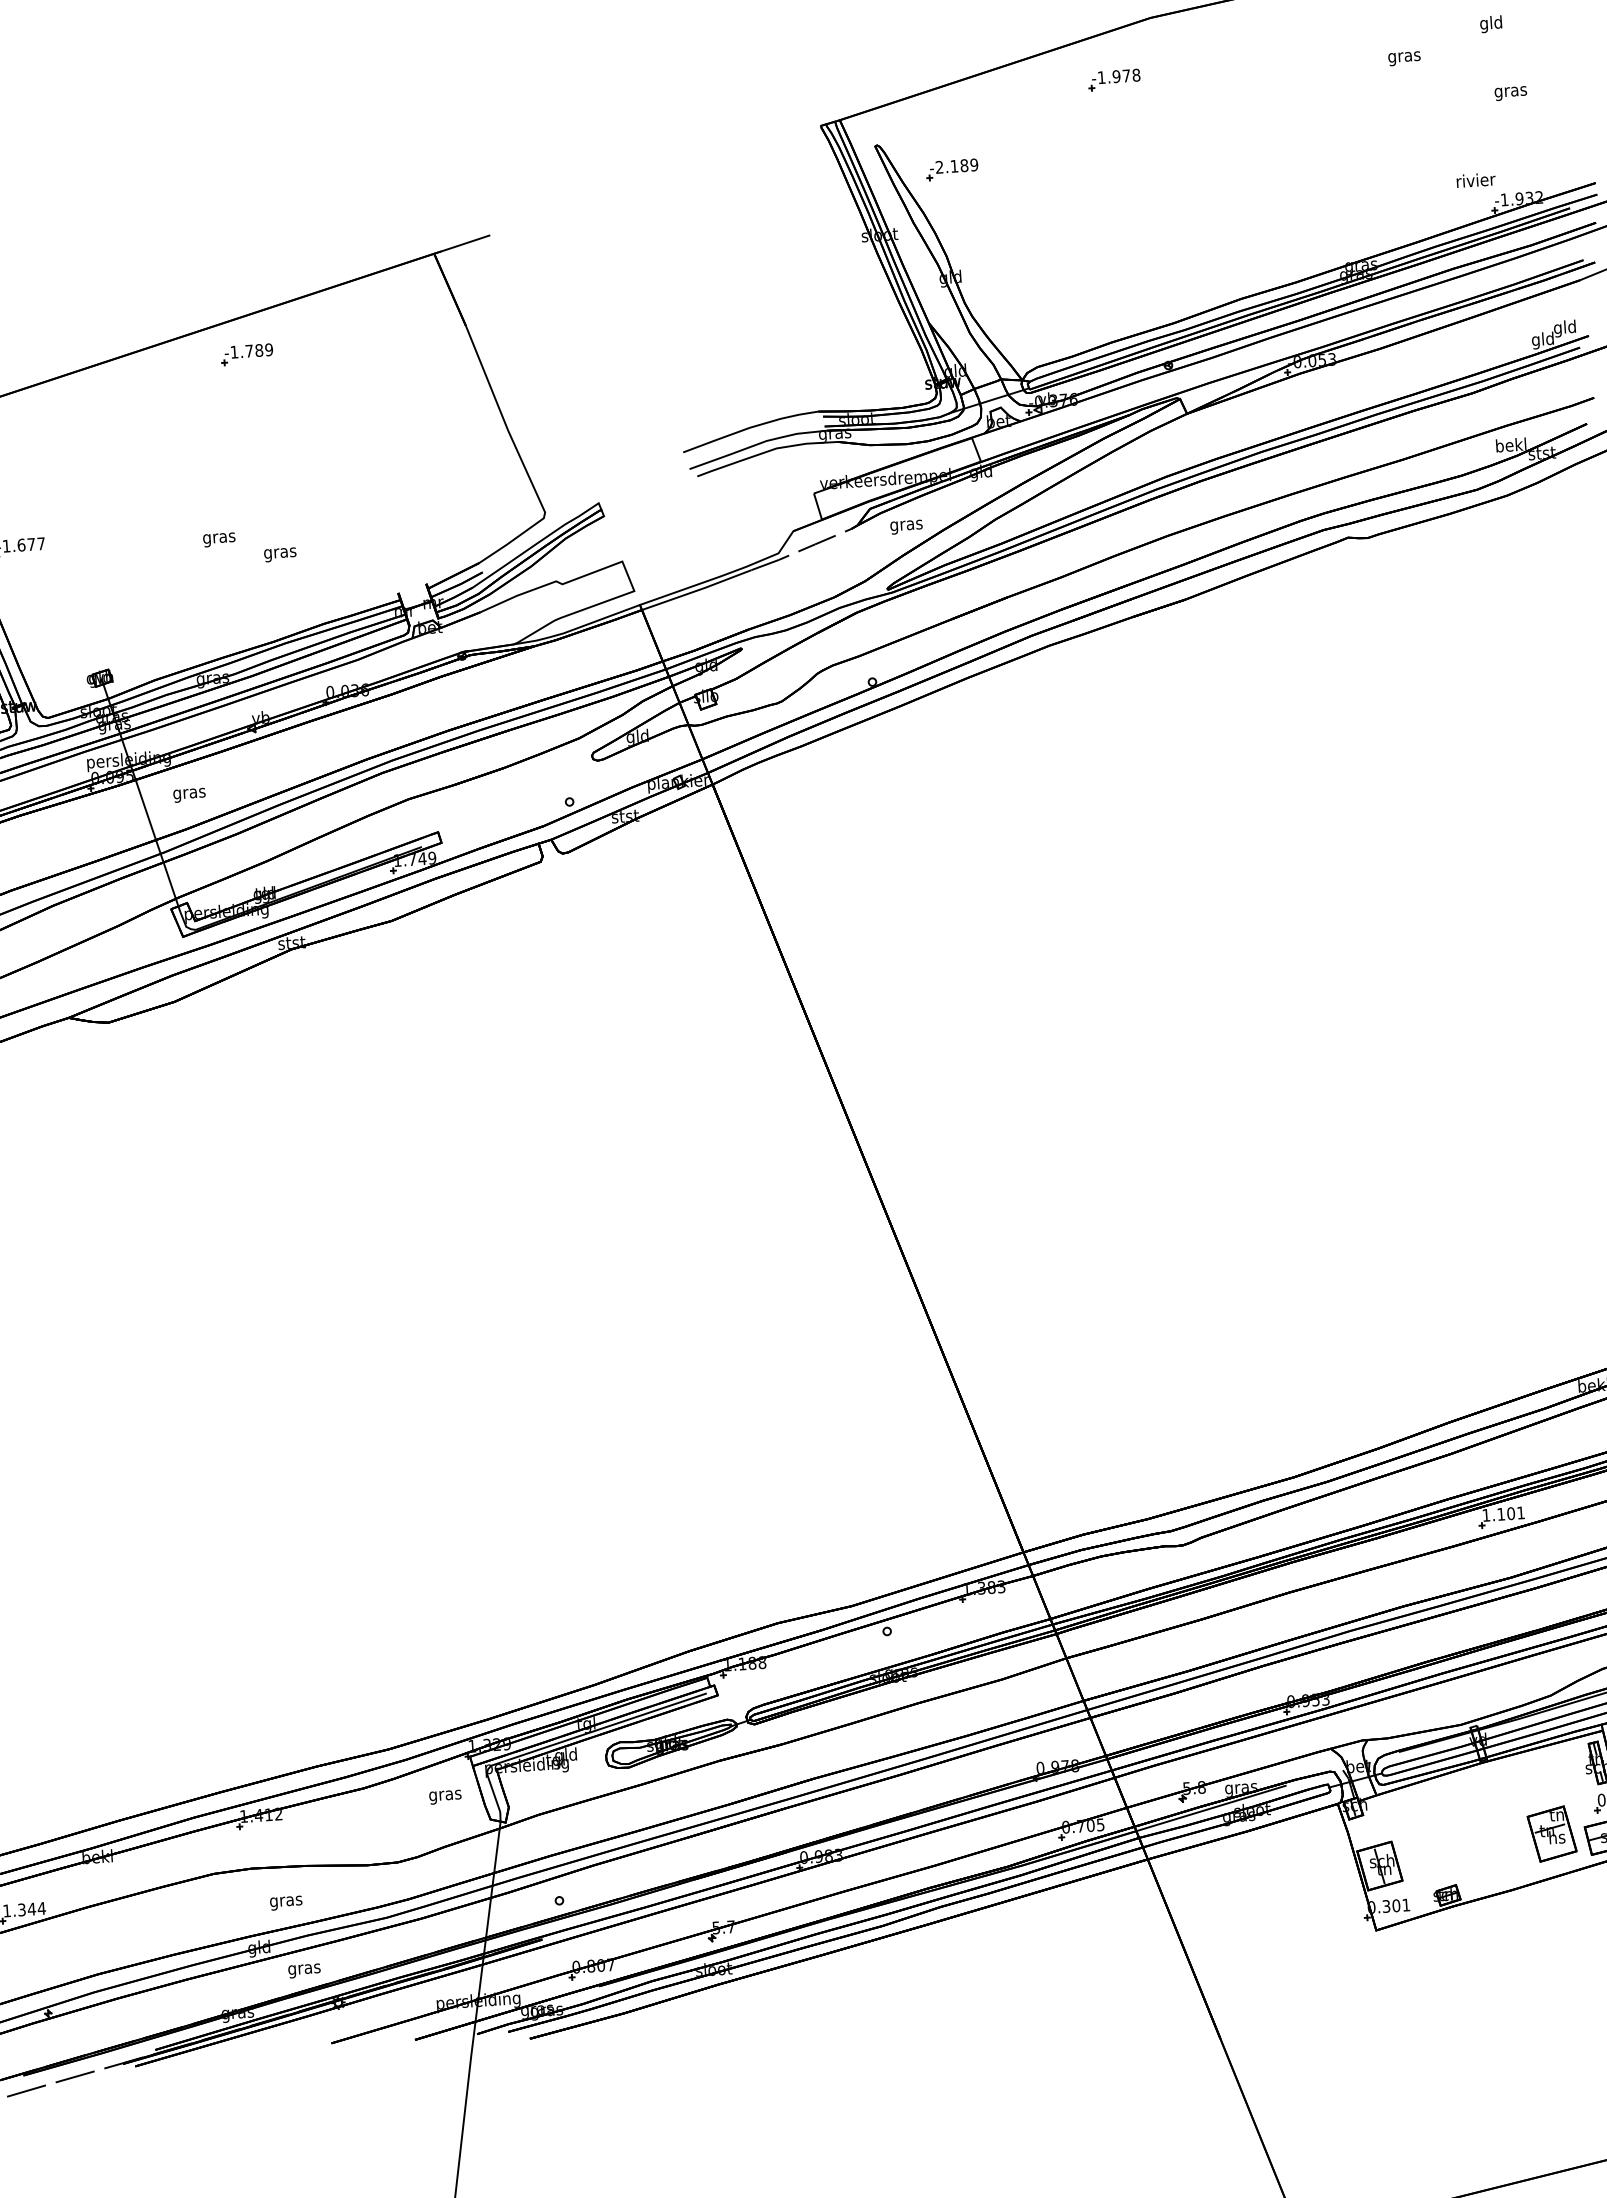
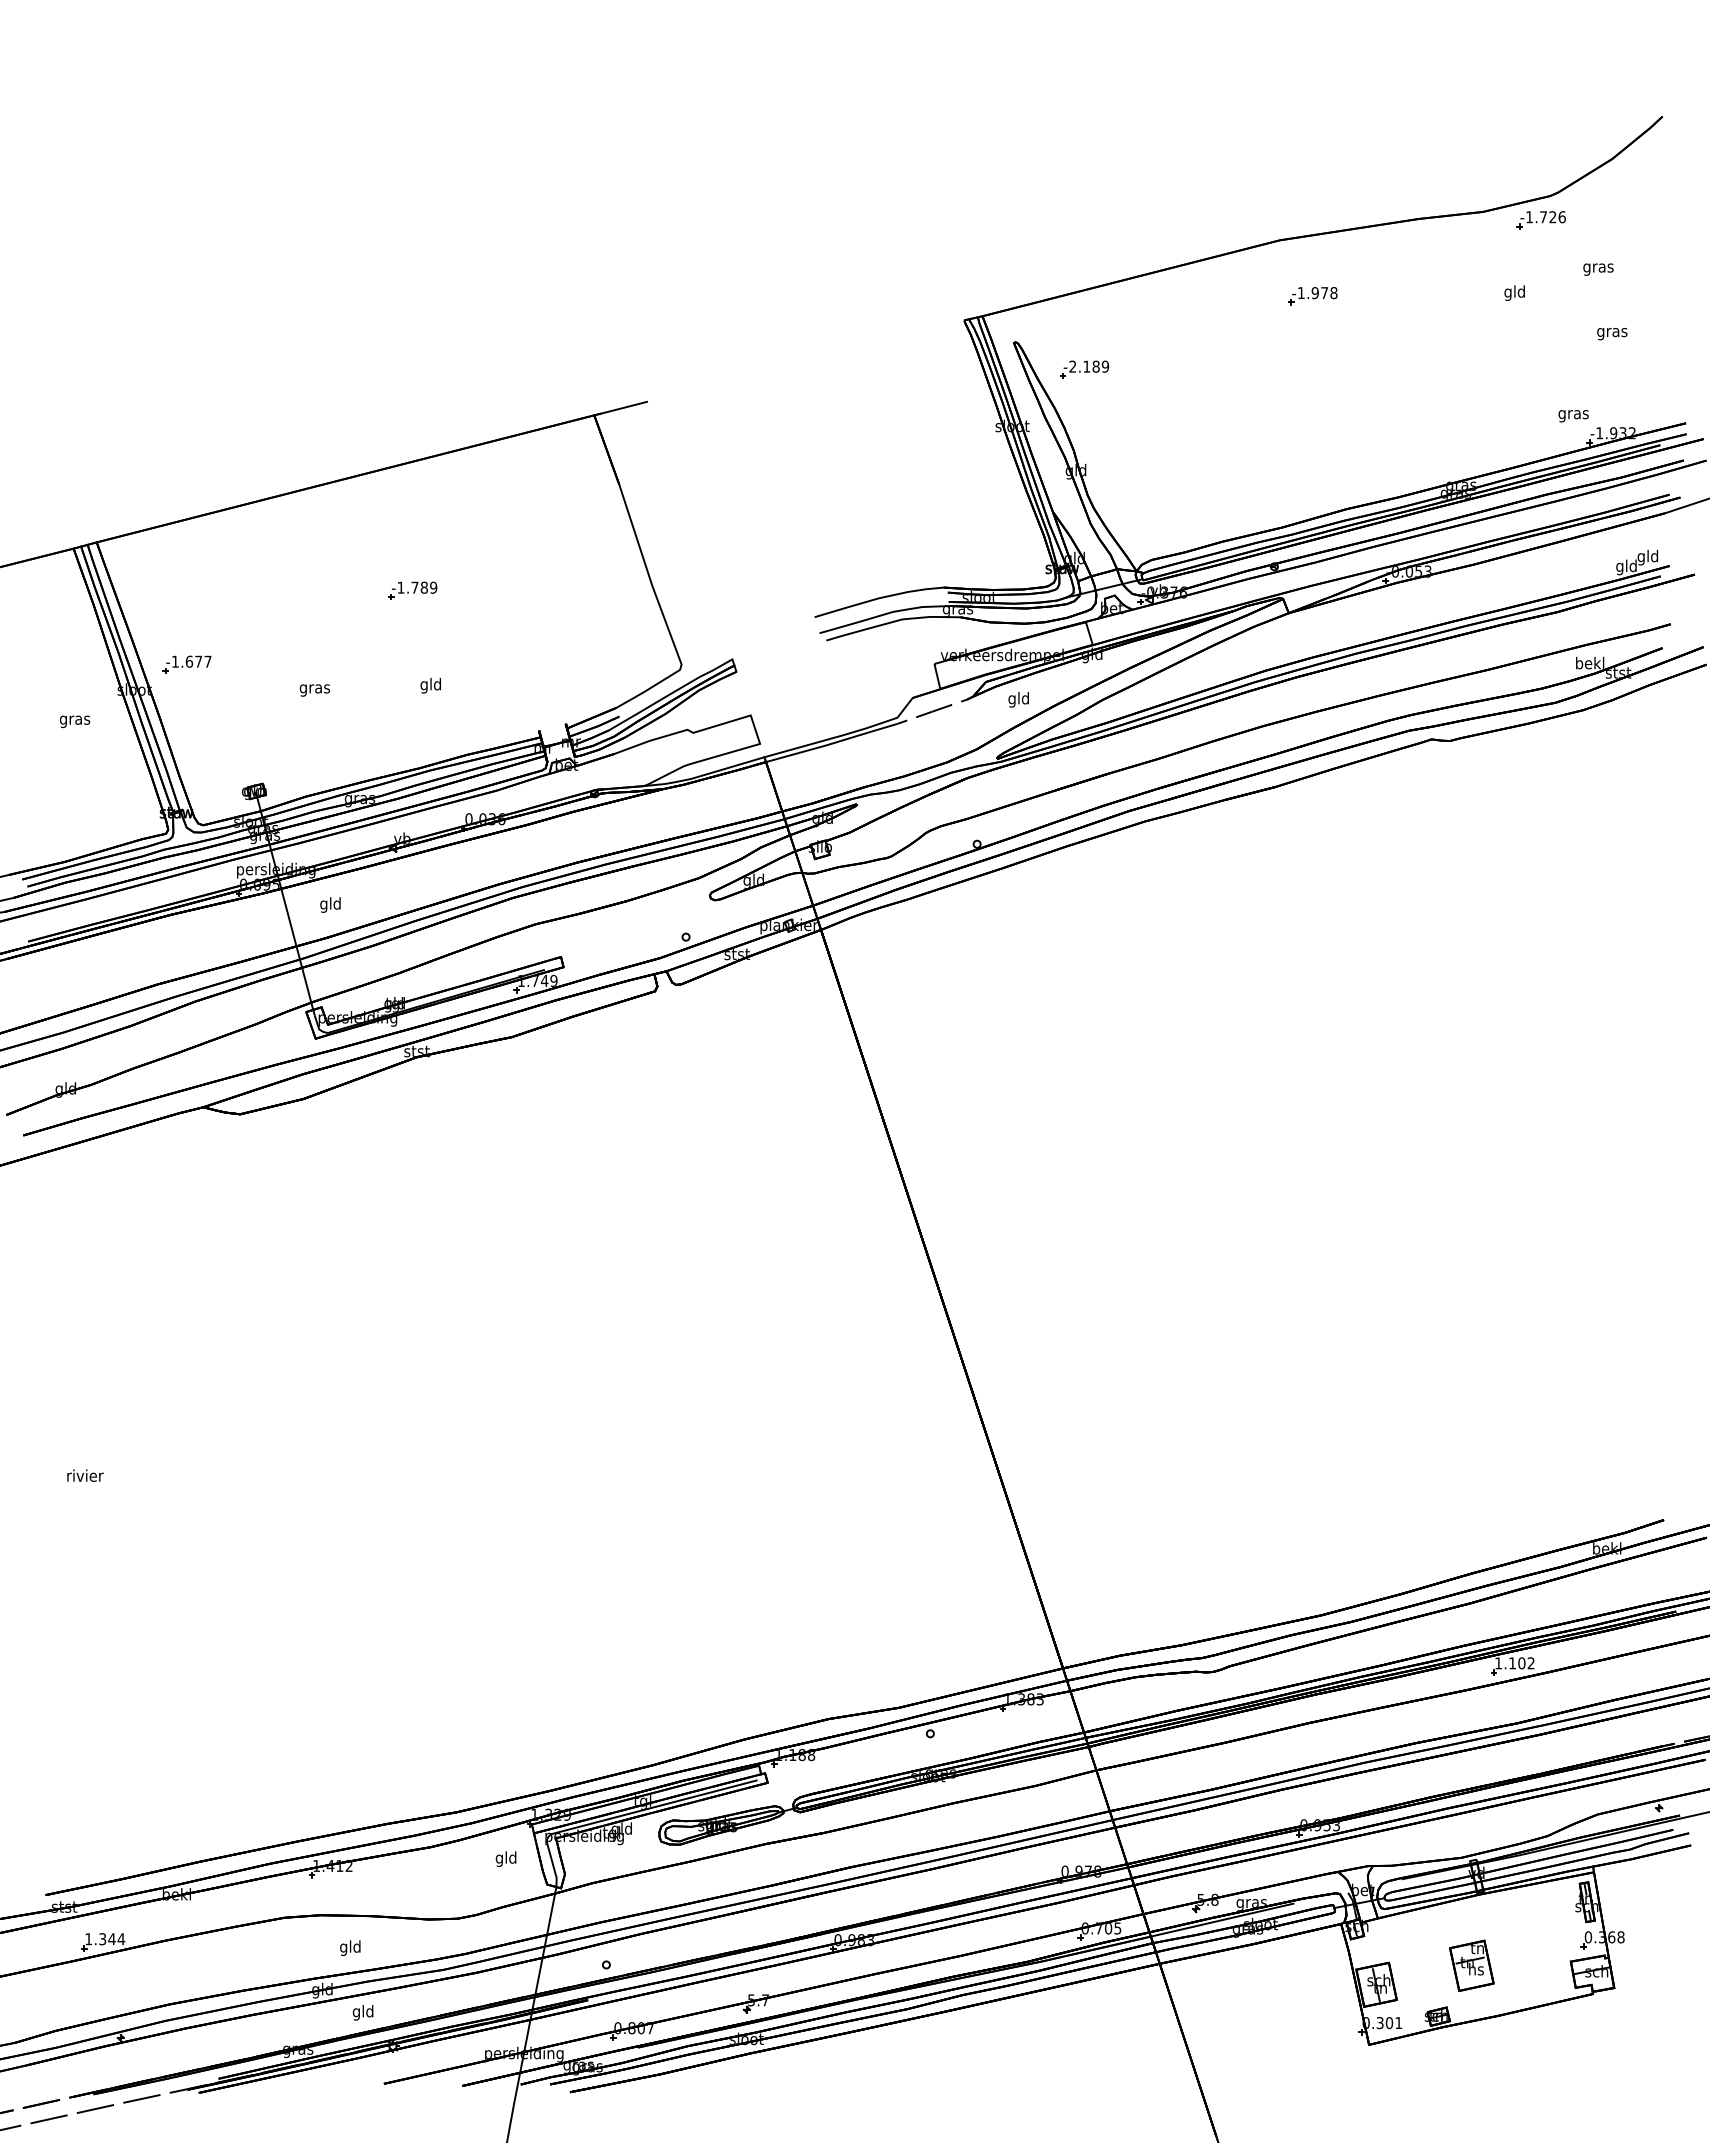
text: (1491, 23) -> (1598, 267), gld -> gras
text: (1403, 56) -> (1514, 292), gras -> gld
part: (1113, 80) -> (1312, 296), moved
text: (1476, 181) -> (1574, 414), rivier -> gras
part: (246, 354) -> (412, 590), moved
text: (905, 525) -> (1018, 699), gras -> gld
text: (218, 539) -> (314, 690), moved
text: (279, 552) -> (430, 685), gras -> gld
text: (189, 793) -> (330, 904), gras -> gld
text: (1520, 1513) -> (1530, 1663), 1.101 -> 1.102
text: (445, 1794) -> (506, 1858), gras -> gld
part: (1551, 1833) -> (1471, 1965), moved
text: (286, 1900) -> (350, 1947), gras -> gld
text: (304, 1968) -> (363, 2012), gras -> gld

